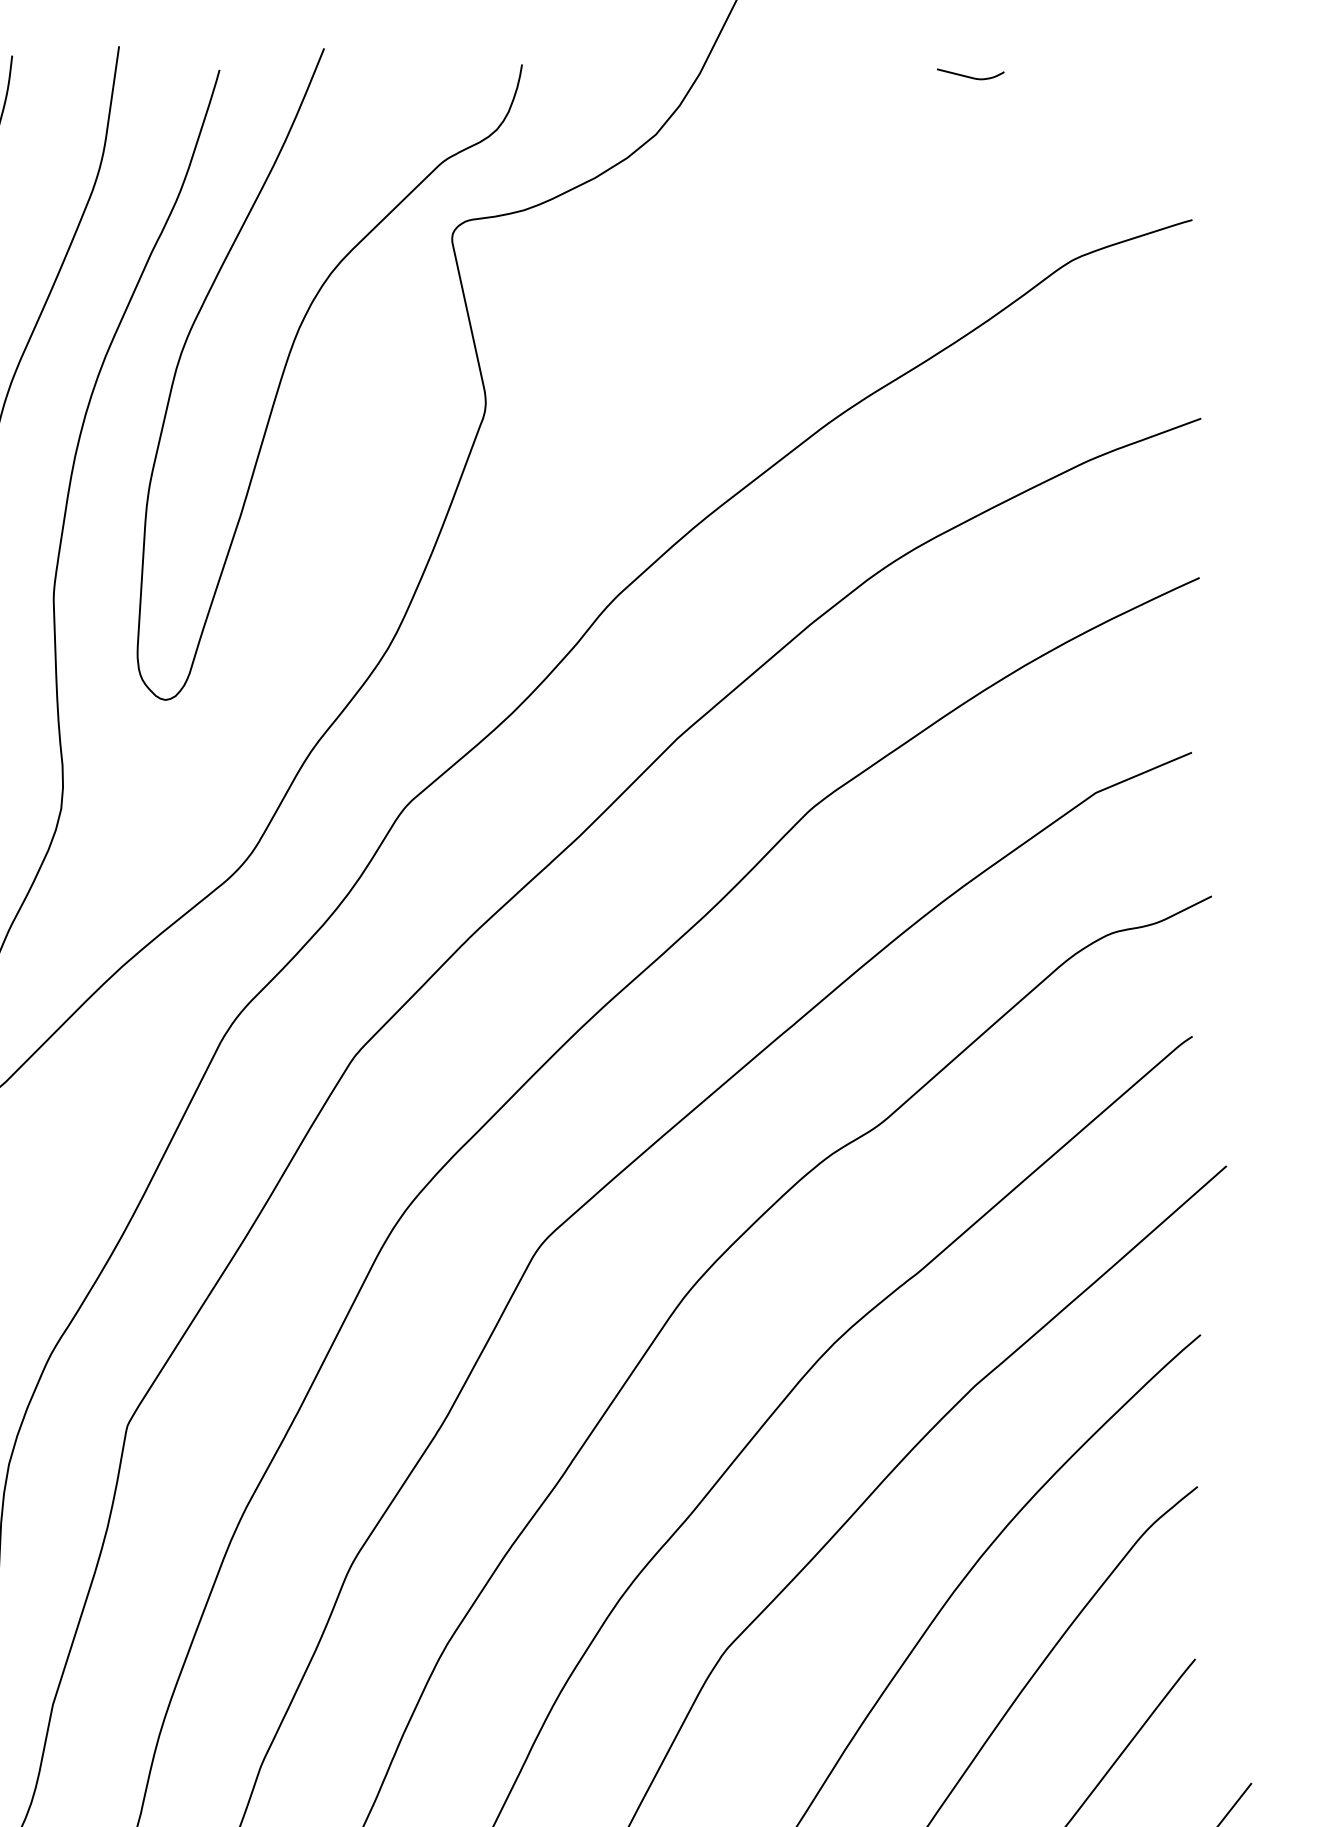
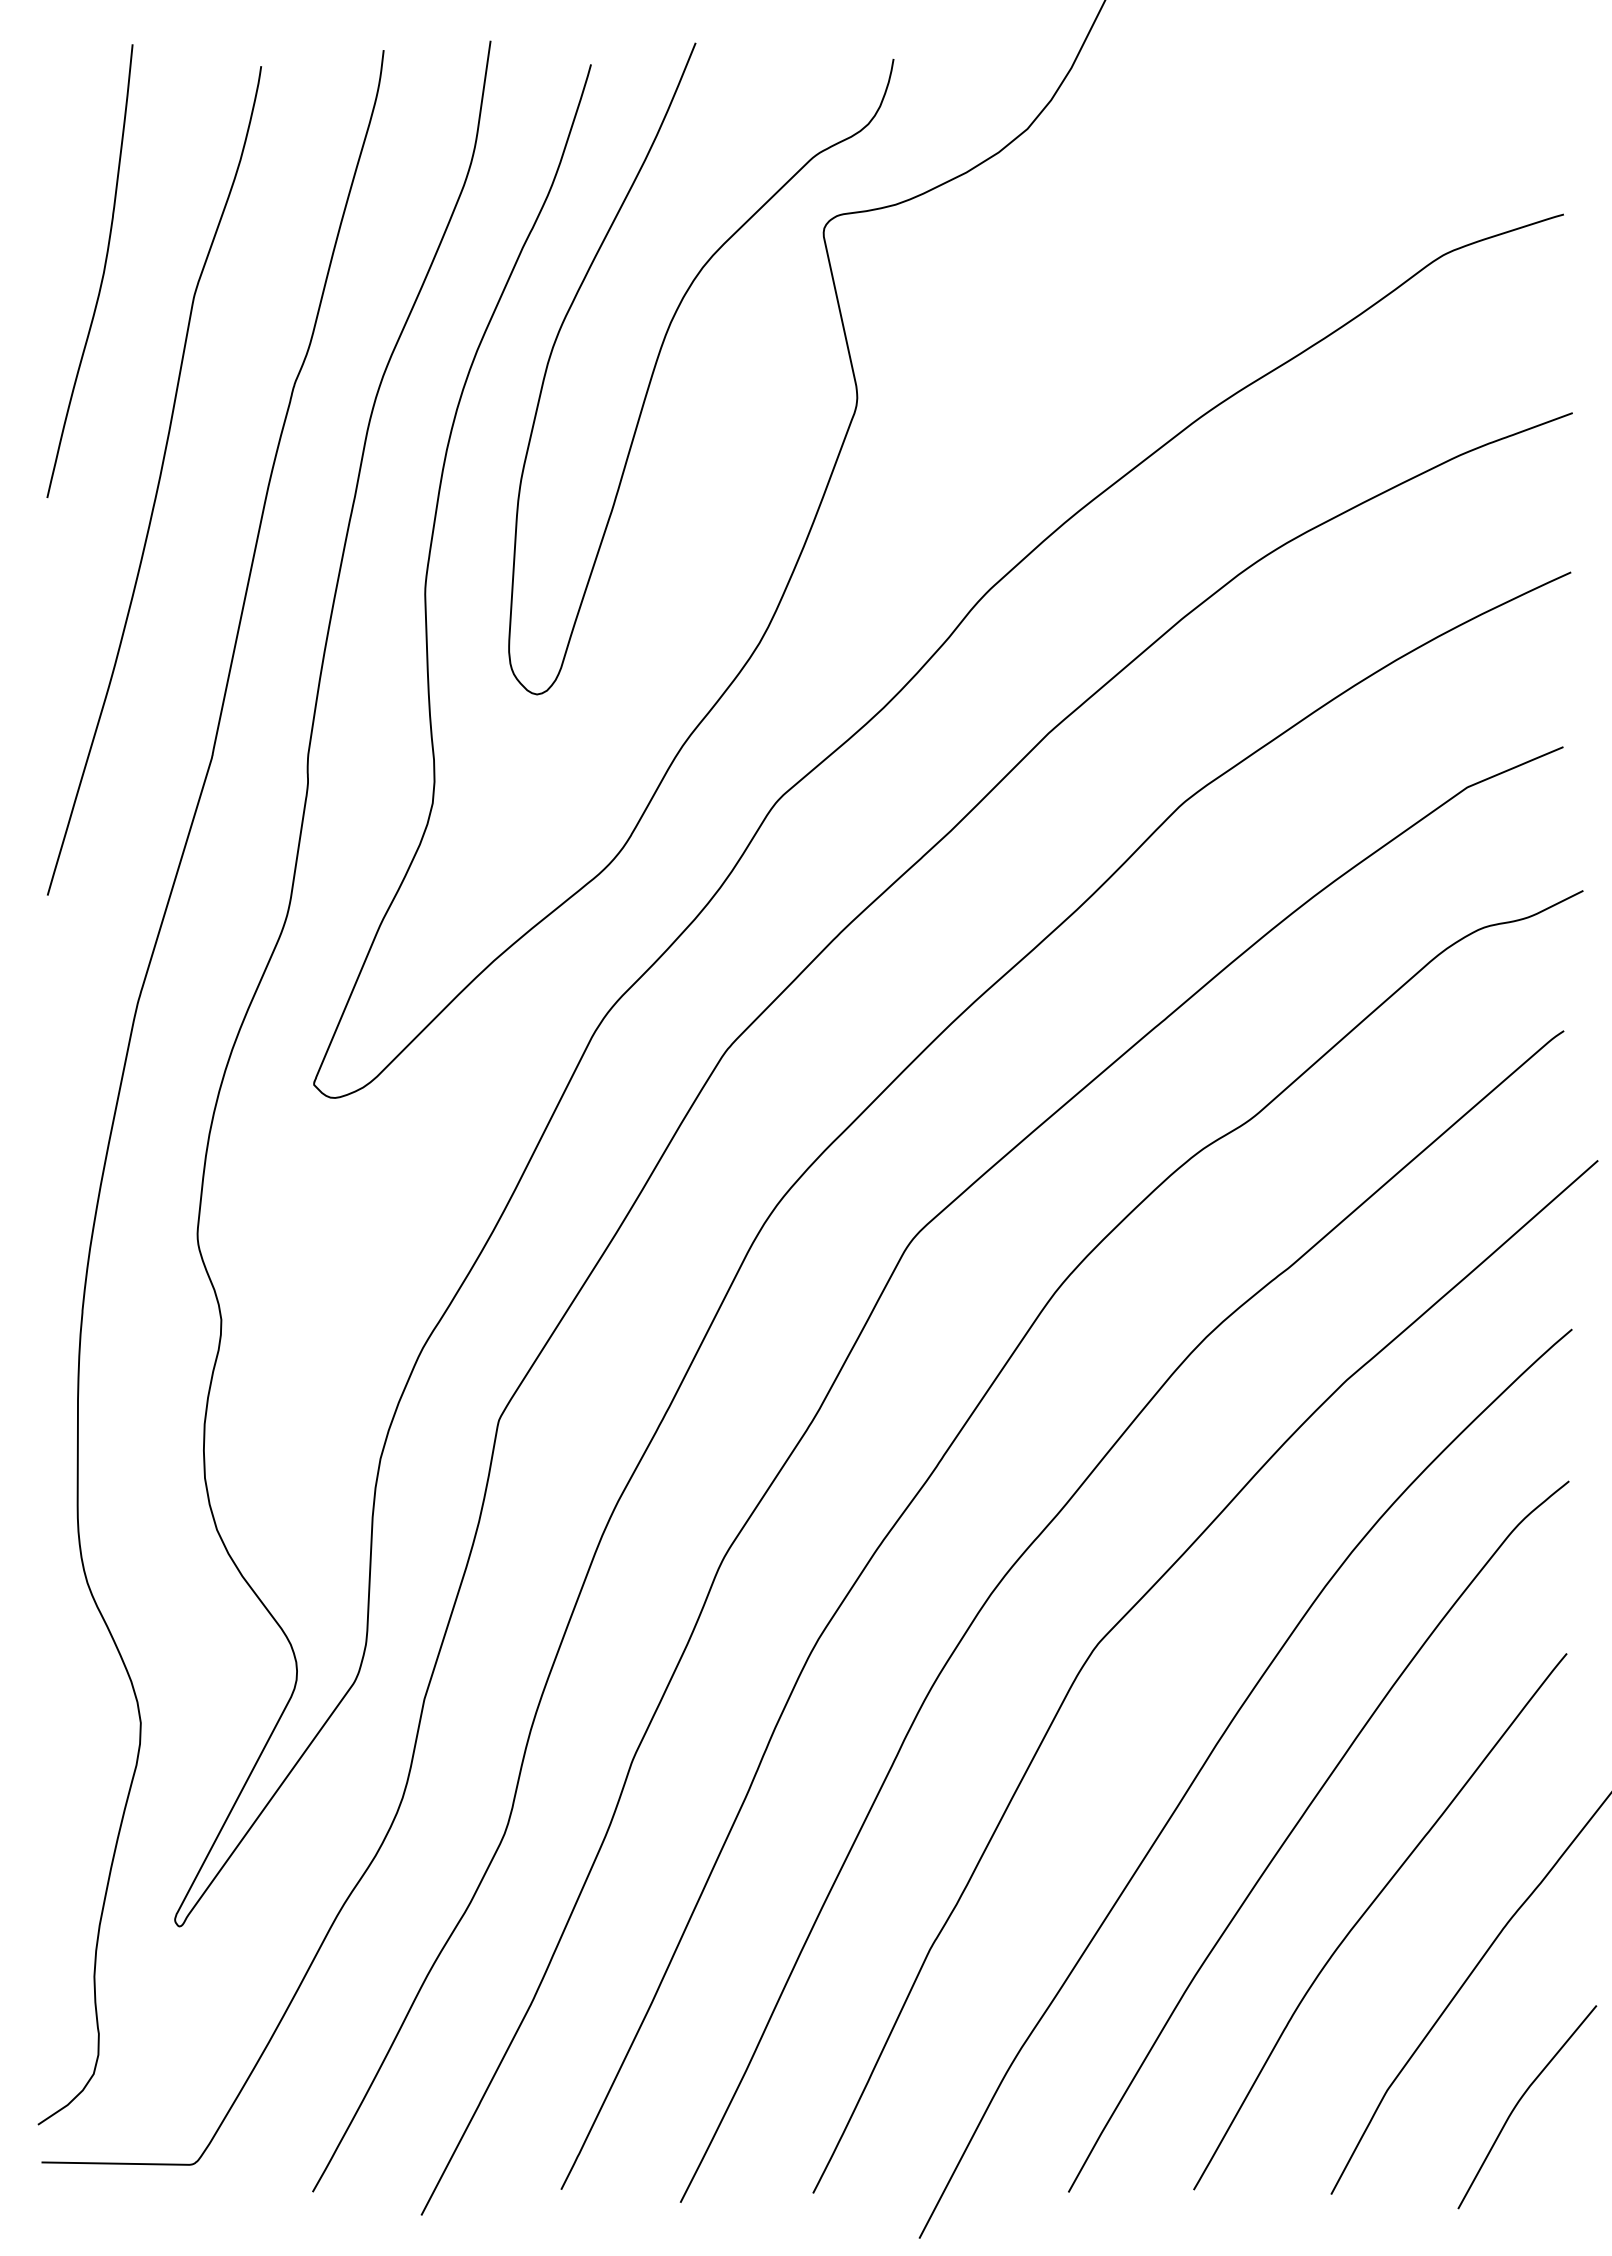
curve: (969, 76) -> (1340, 70), removed

